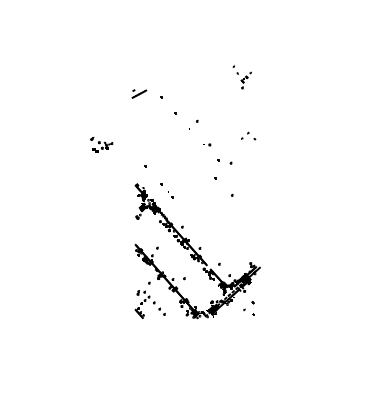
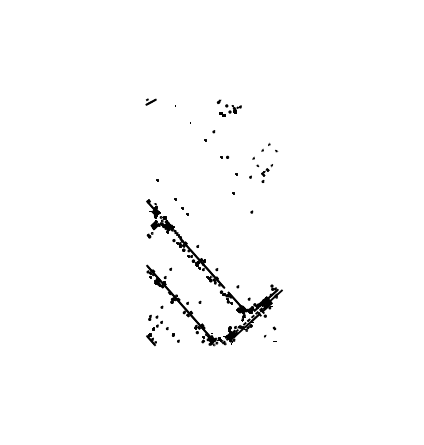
part: (242, 76) -> (262, 169), moved
part: (138, 93) -> (150, 101), size x0.62
part: (100, 144) -> (228, 107), moved

